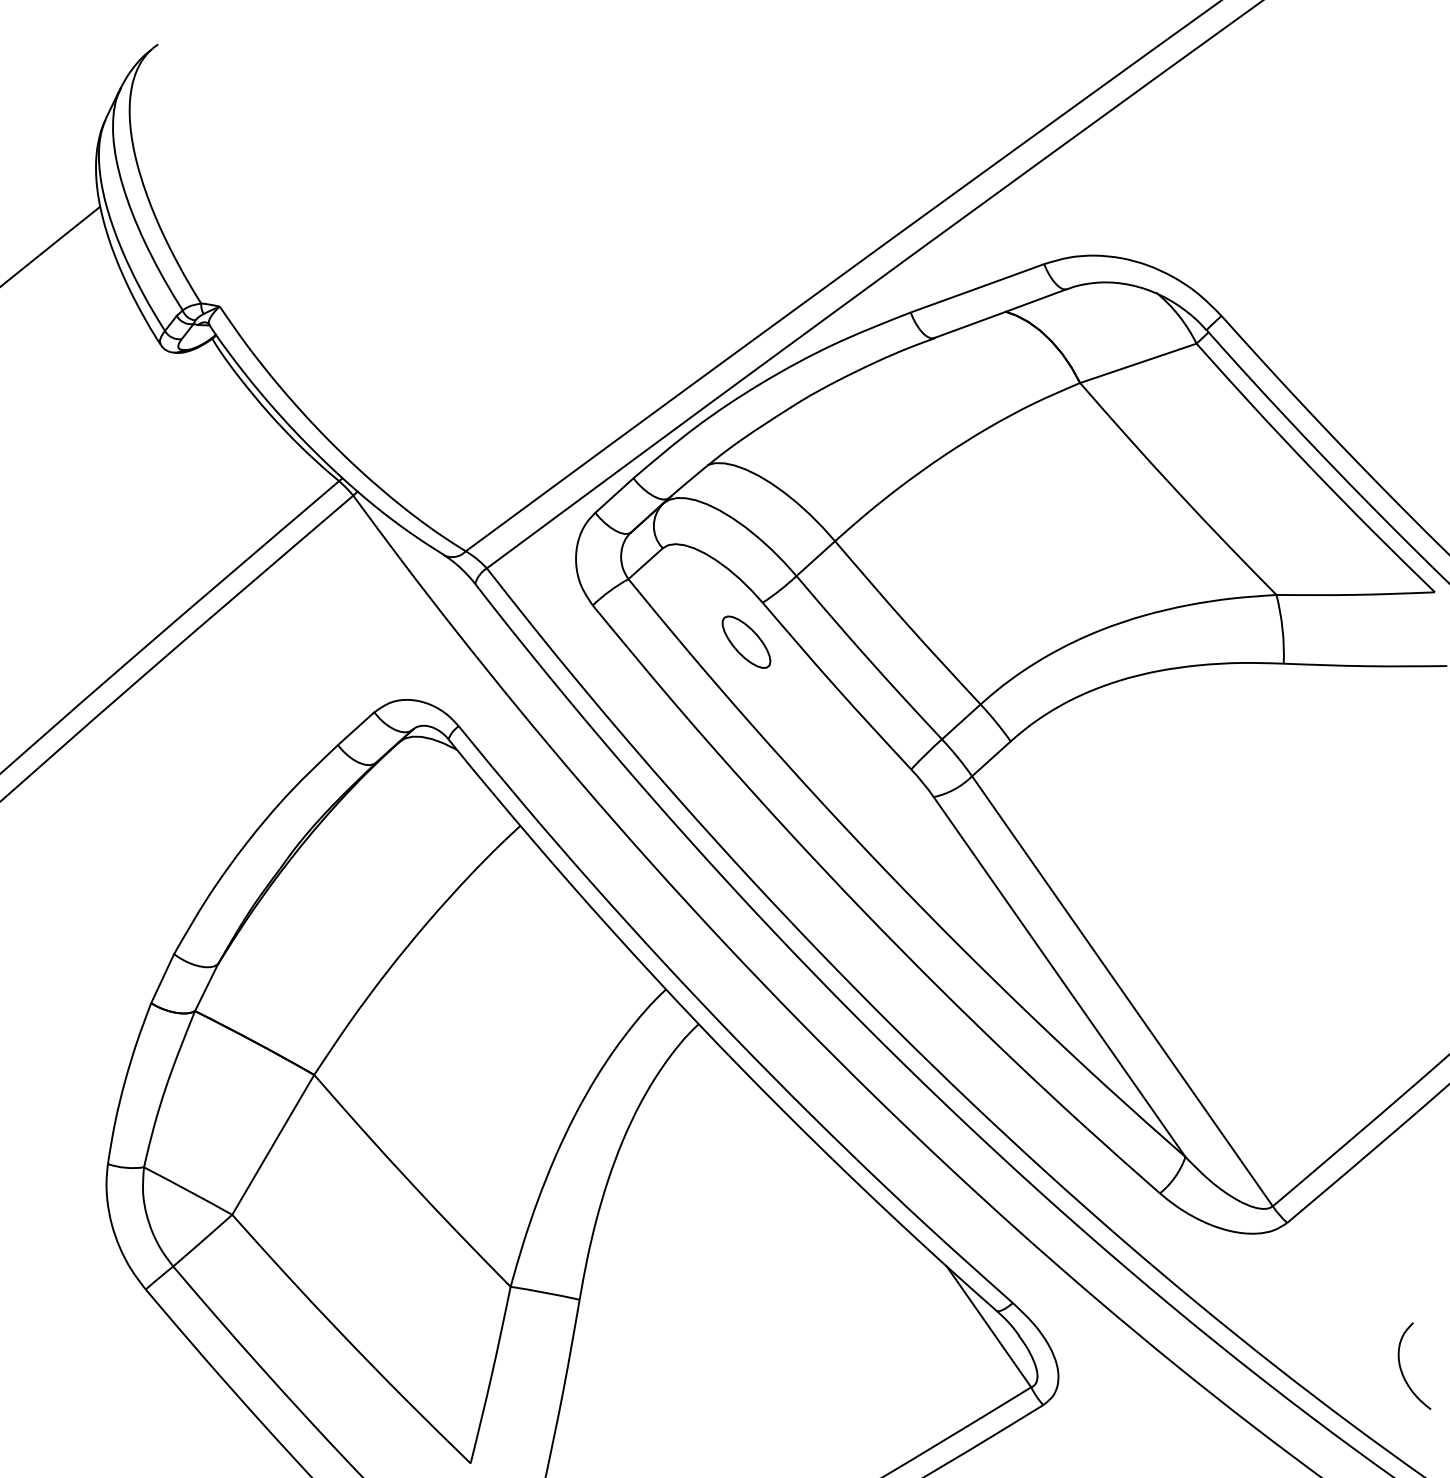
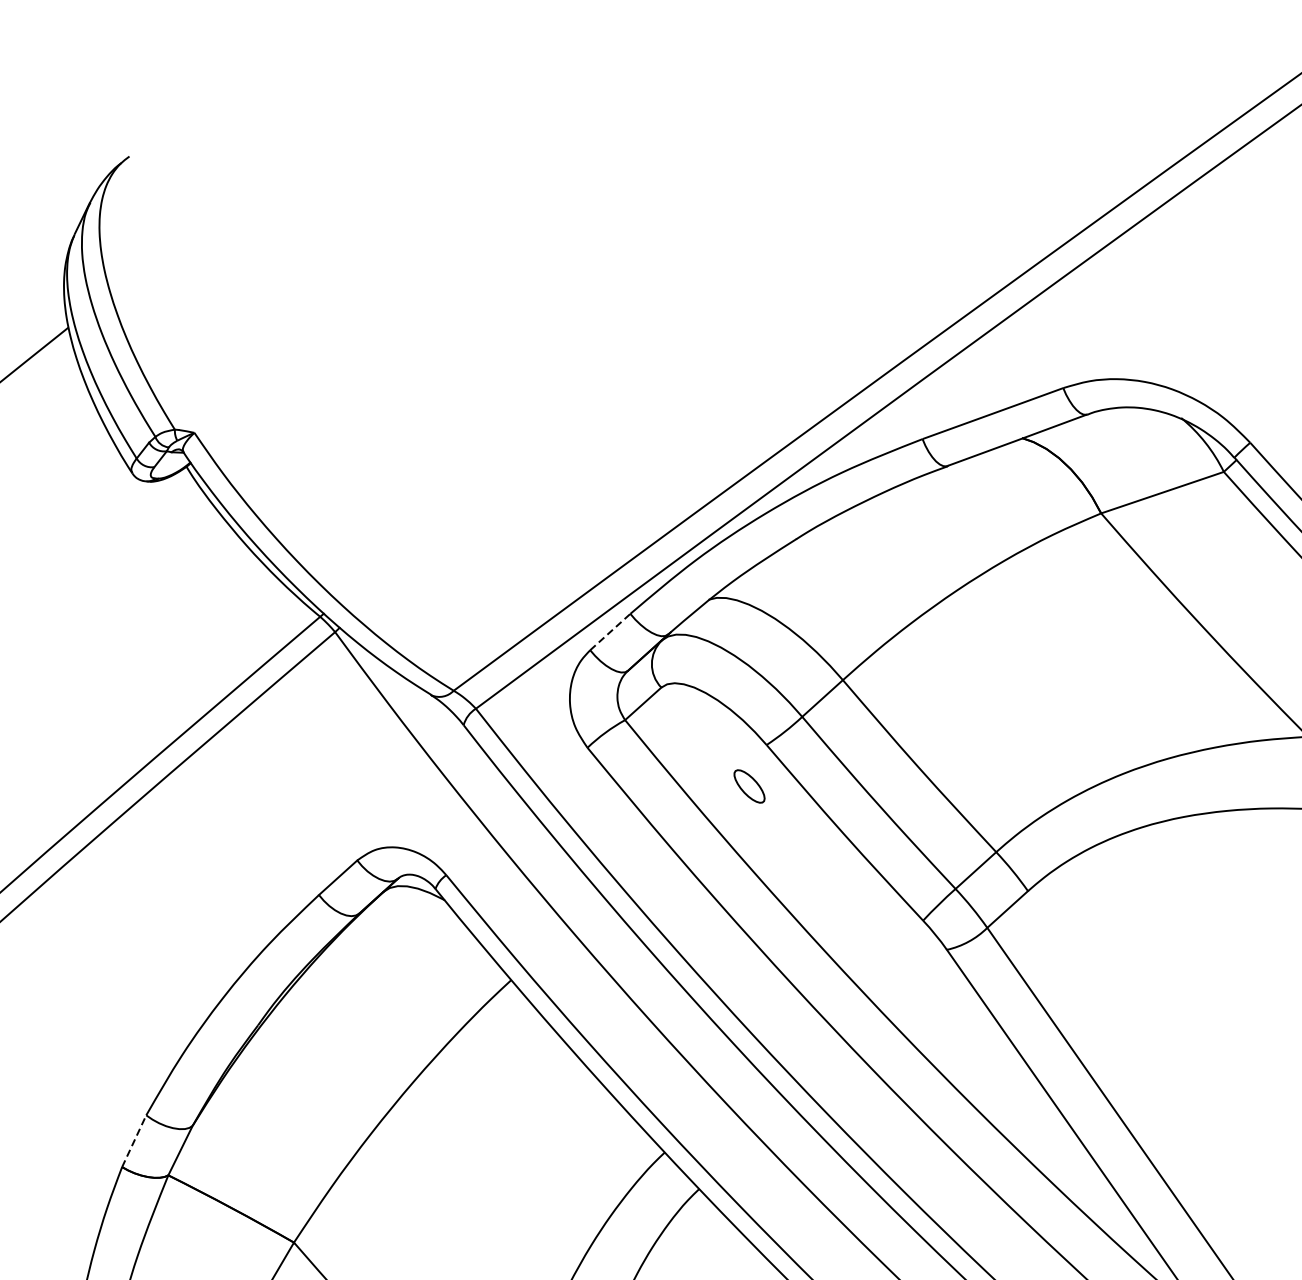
line: (614, 495) -> (610, 631), solid -> dashed
part: (746, 641) -> (749, 785), size x0.6
line: (162, 978) -> (134, 1140), solid -> dashed

